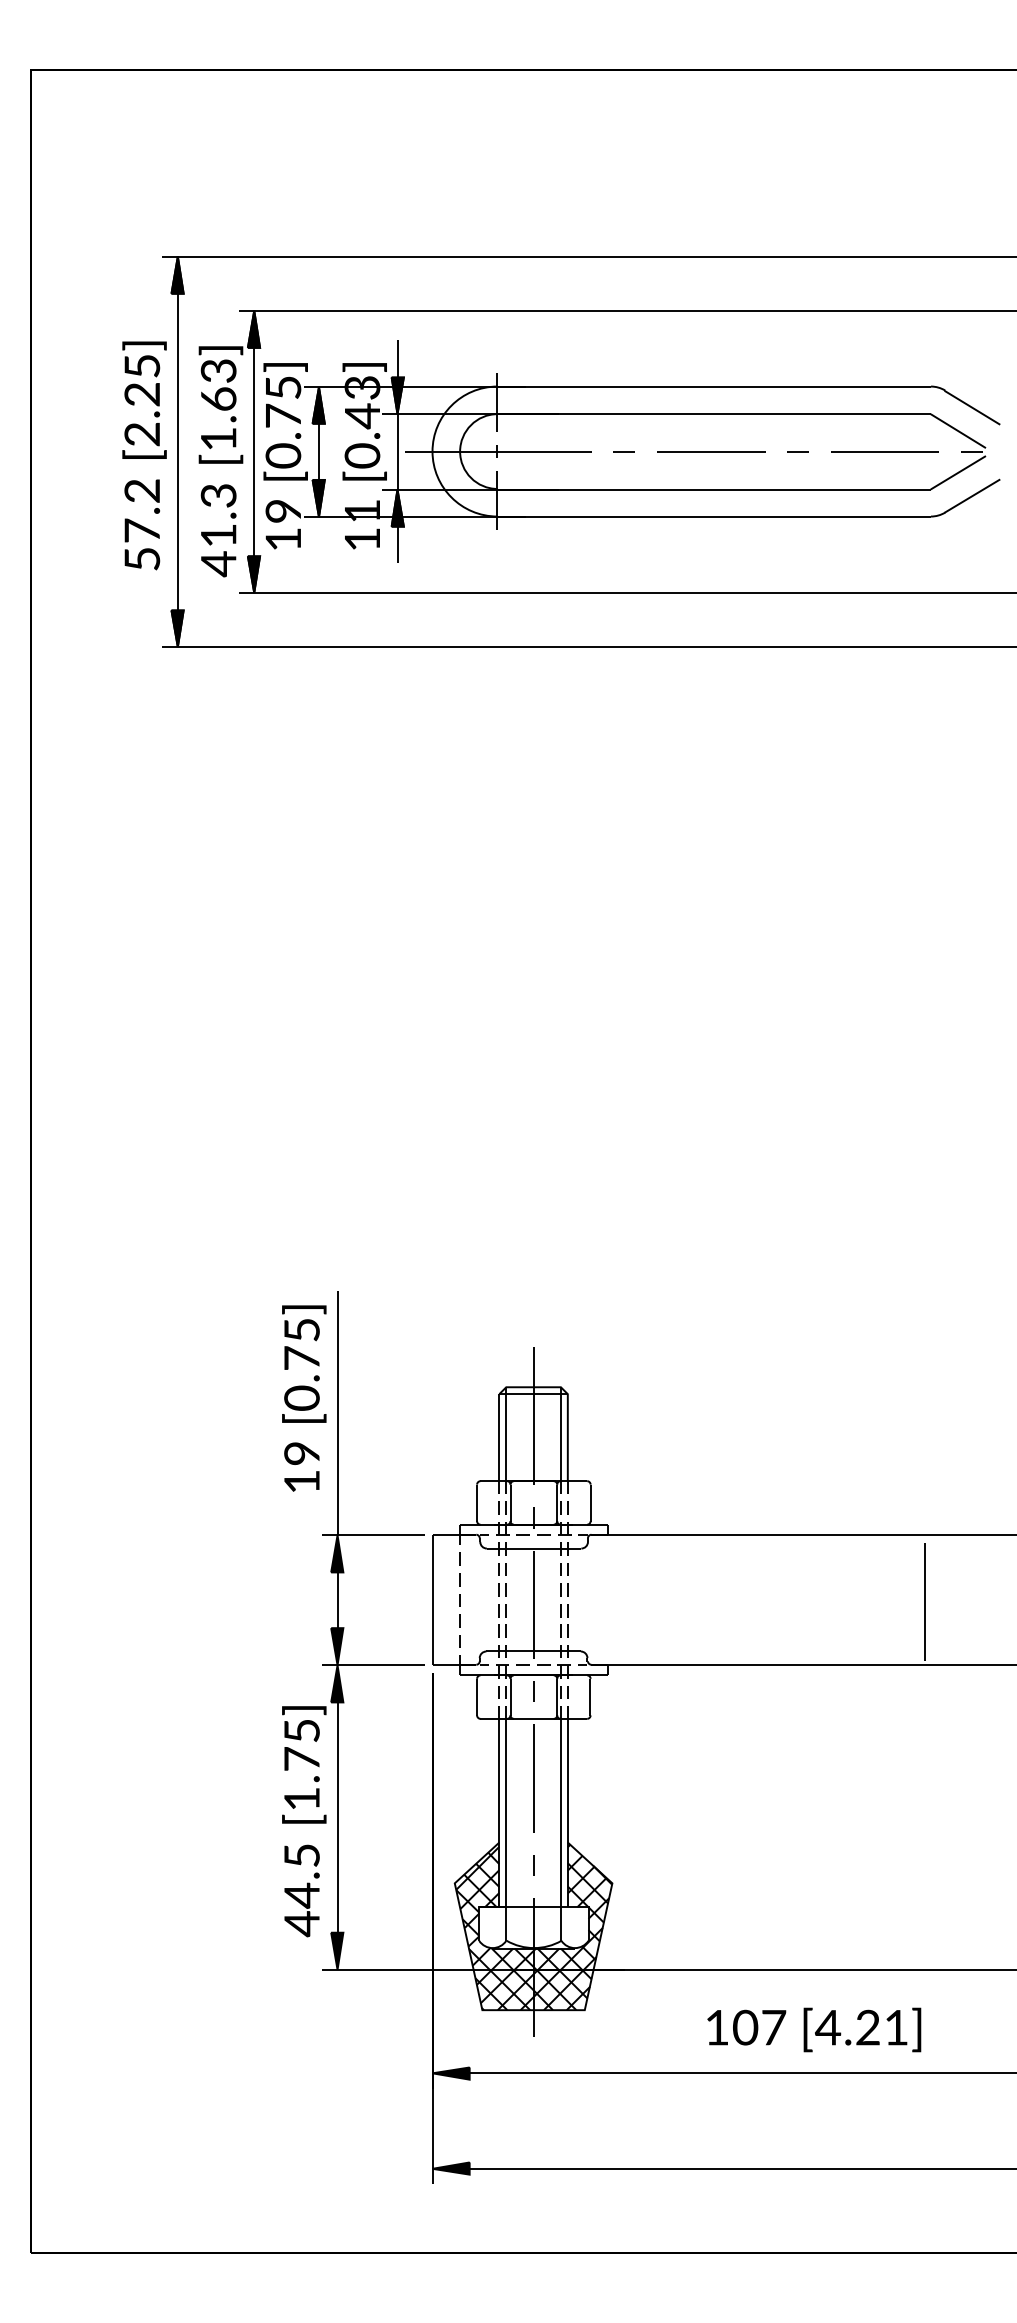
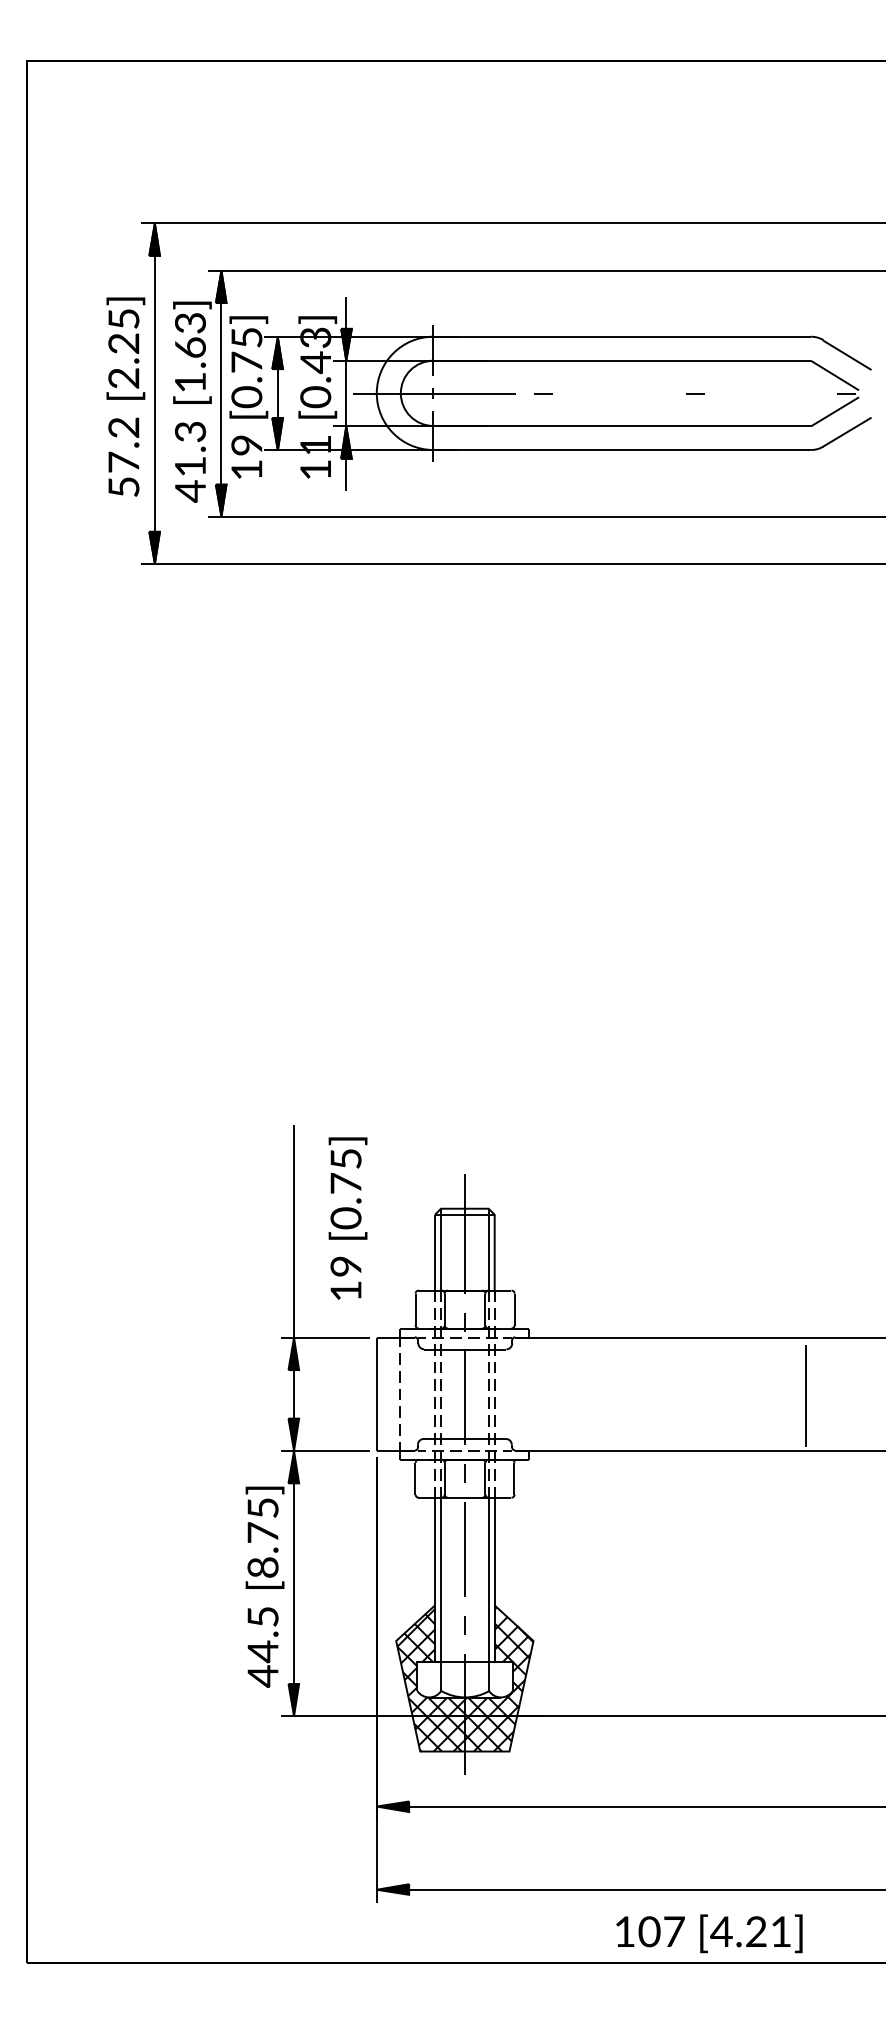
line: (711, 451) -> (619, 393), removed
line: (884, 451) -> (770, 393), removed
text: (303, 1398) -> (347, 1218), moved
text: (301, 1798) -> (262, 1567), [1.75] -> [8.75]
text: (814, 2029) -> (709, 1933), moved

